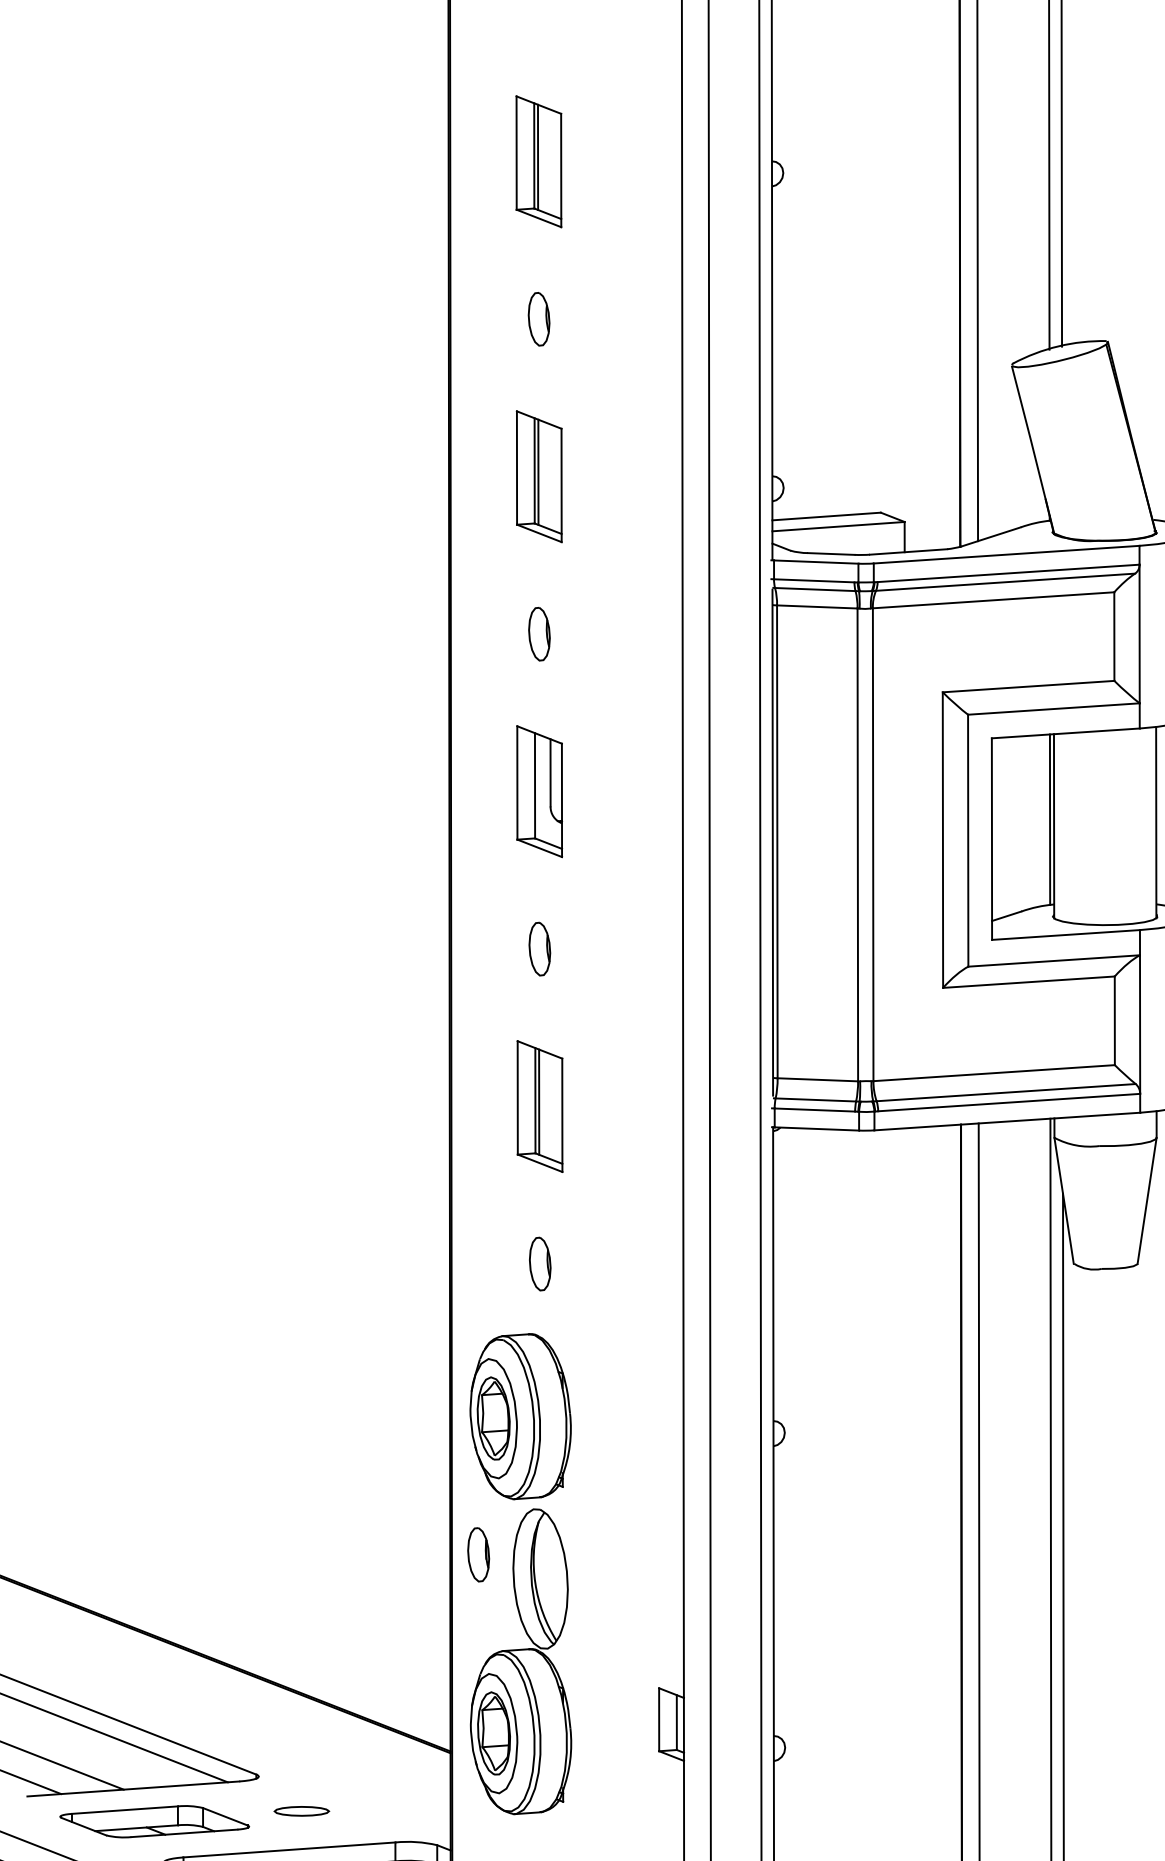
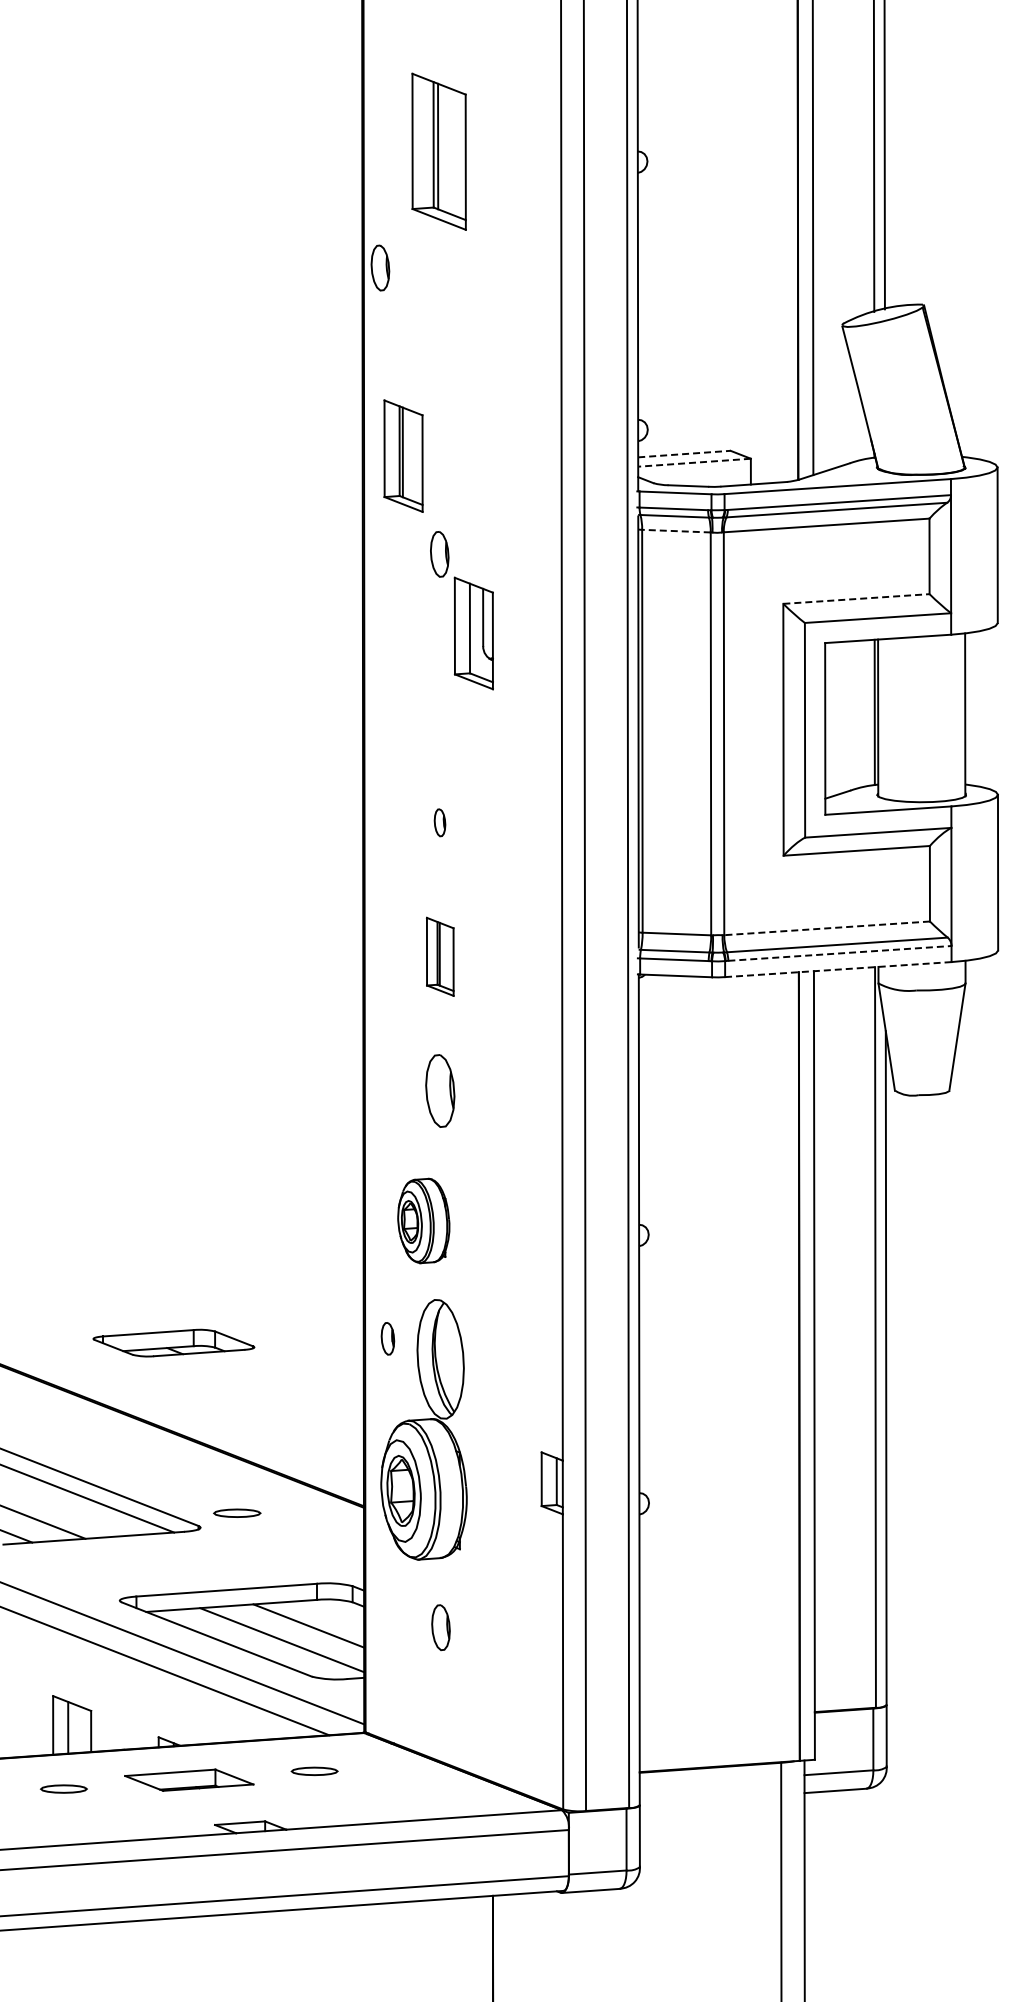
part: (539, 161) -> (439, 151), size x1.4
part: (539, 318) -> (380, 267), moved
part: (539, 475) -> (403, 455), moved
line: (826, 516) -> (684, 454), solid -> dashed
line: (838, 526) -> (694, 462), solid -> dashed
line: (816, 607) -> (675, 531), solid -> dashed
line: (1028, 686) -> (856, 598), solid -> dashed
part: (539, 791) -> (473, 633), moved
part: (539, 948) -> (439, 822), size x0.6
line: (993, 1073) -> (826, 928), solid -> dashed
line: (1008, 1102) -> (839, 953), solid -> dashed
part: (540, 1106) -> (440, 956), size x0.7
line: (1006, 1121) -> (837, 969), solid -> dashed
part: (540, 1263) -> (440, 1090), size x1.6
part: (520, 1416) -> (423, 1220), size x0.6
part: (478, 1554) -> (387, 1338), size x0.7
part: (302, 1810) -> (237, 1512), moved
part: (154, 1820) -> (173, 1342), moved

